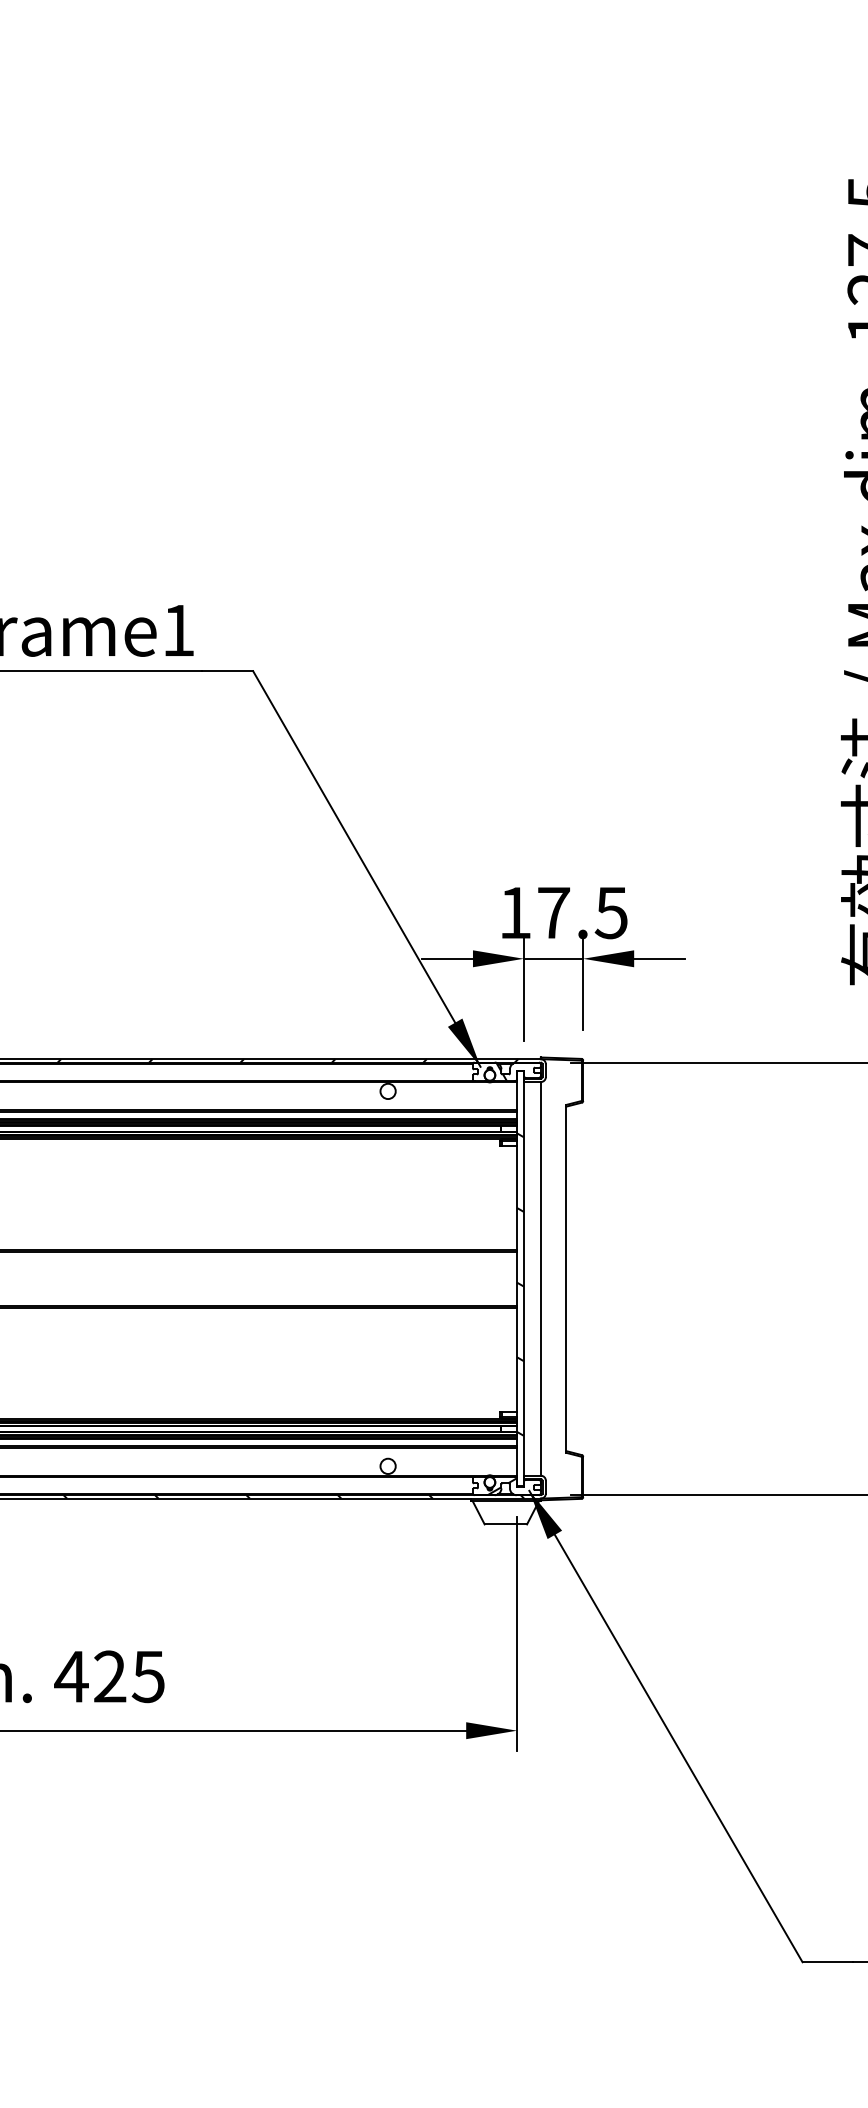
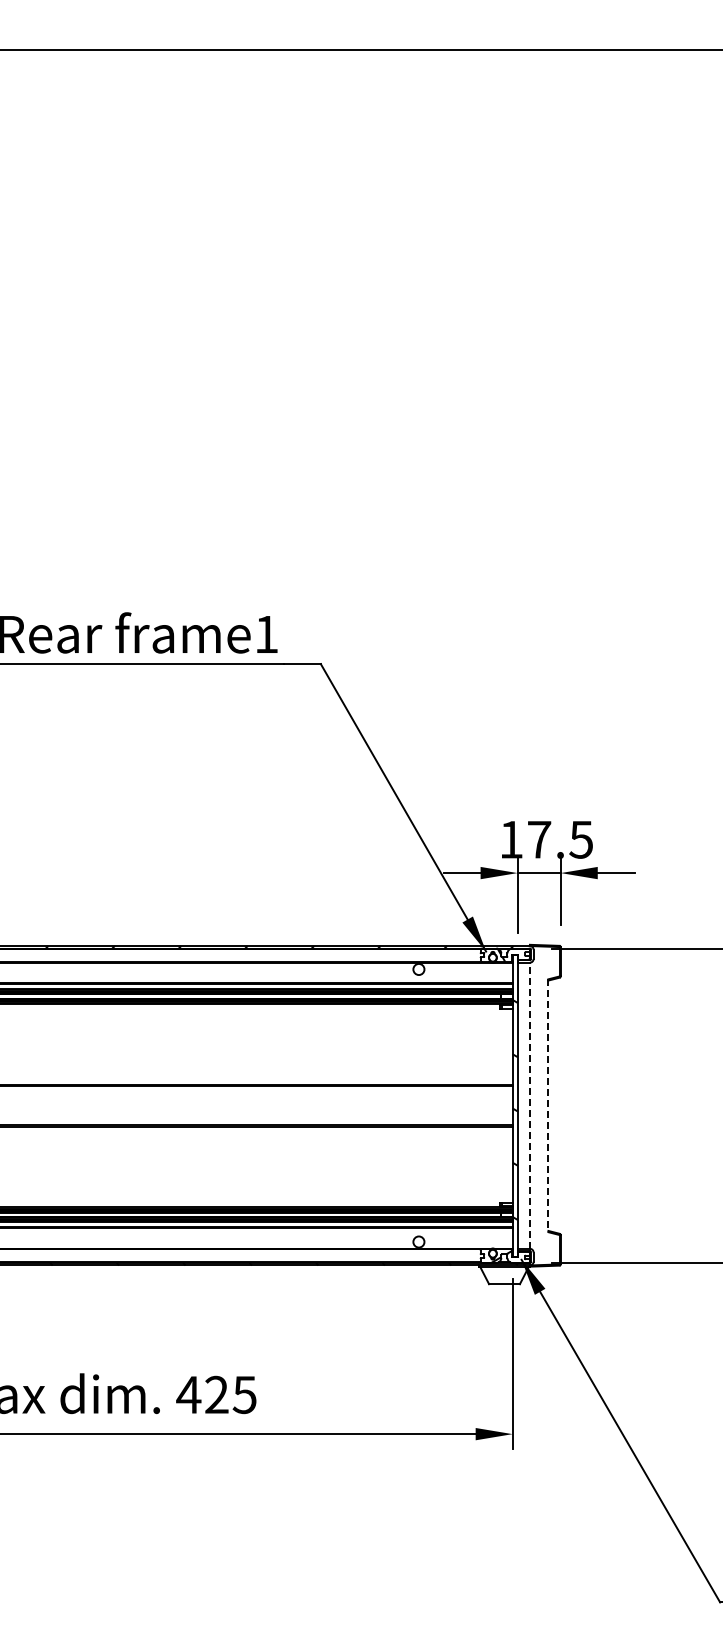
line: (540, 1278) -> (529, 1105), solid -> dashed
line: (566, 1279) -> (548, 1106), solid -> dashed

